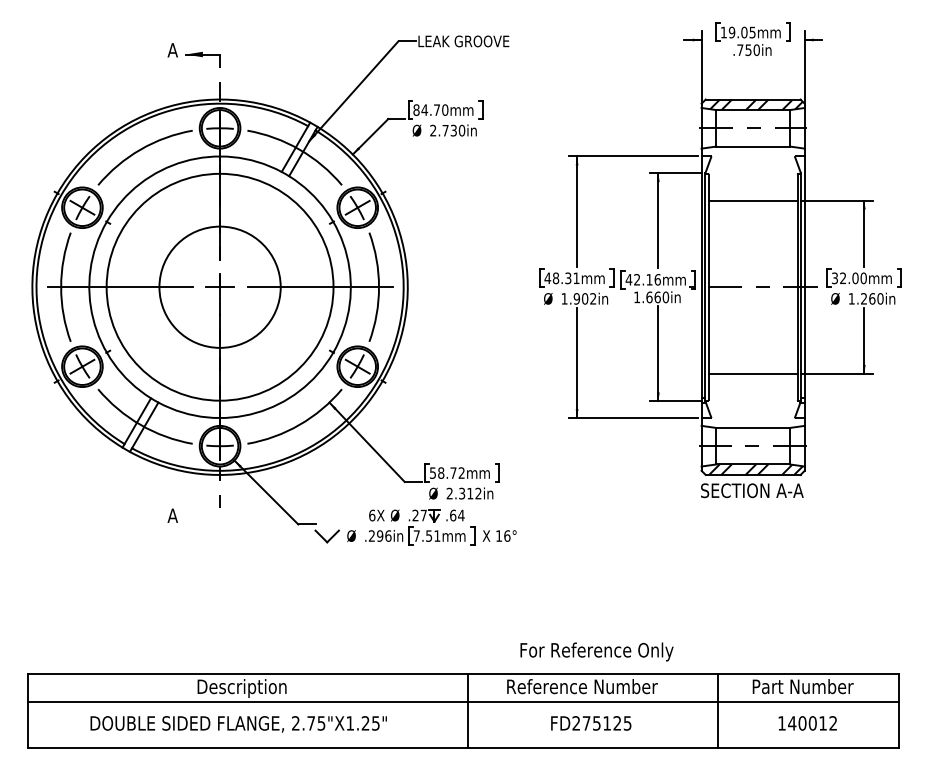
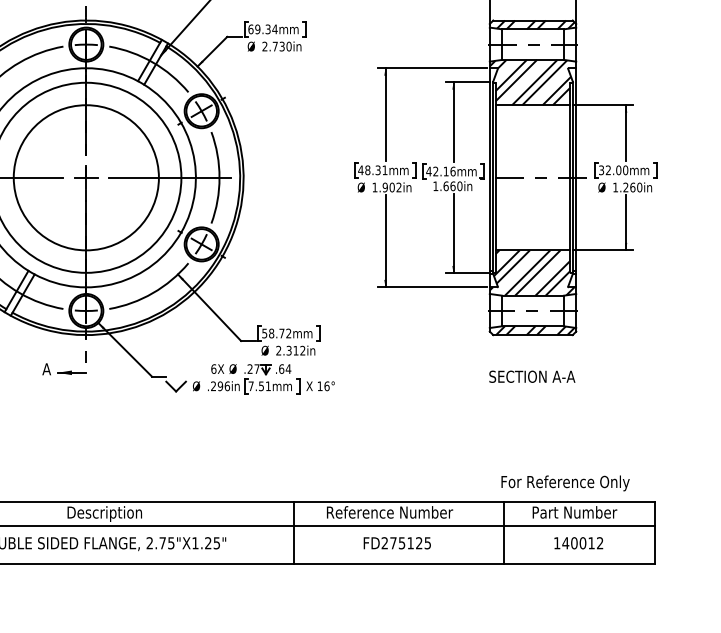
text: (430, 109) -> (262, 28), 84.70mm -> 69.34mm
hatch: (749, 173) -> (529, 82), added
circle: (219, 286) -> (85, 177), size x1.43
hatch: (751, 400) -> (531, 272), added
text: (752, 490) -> (532, 376), moved
part: (202, 519) -> (71, 372), added
text: (596, 651) -> (565, 483), moved

